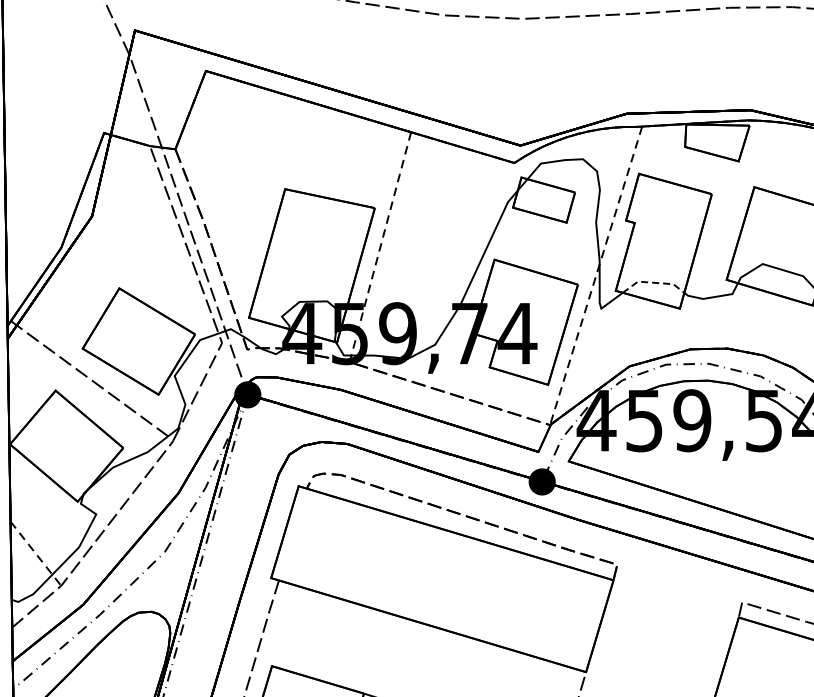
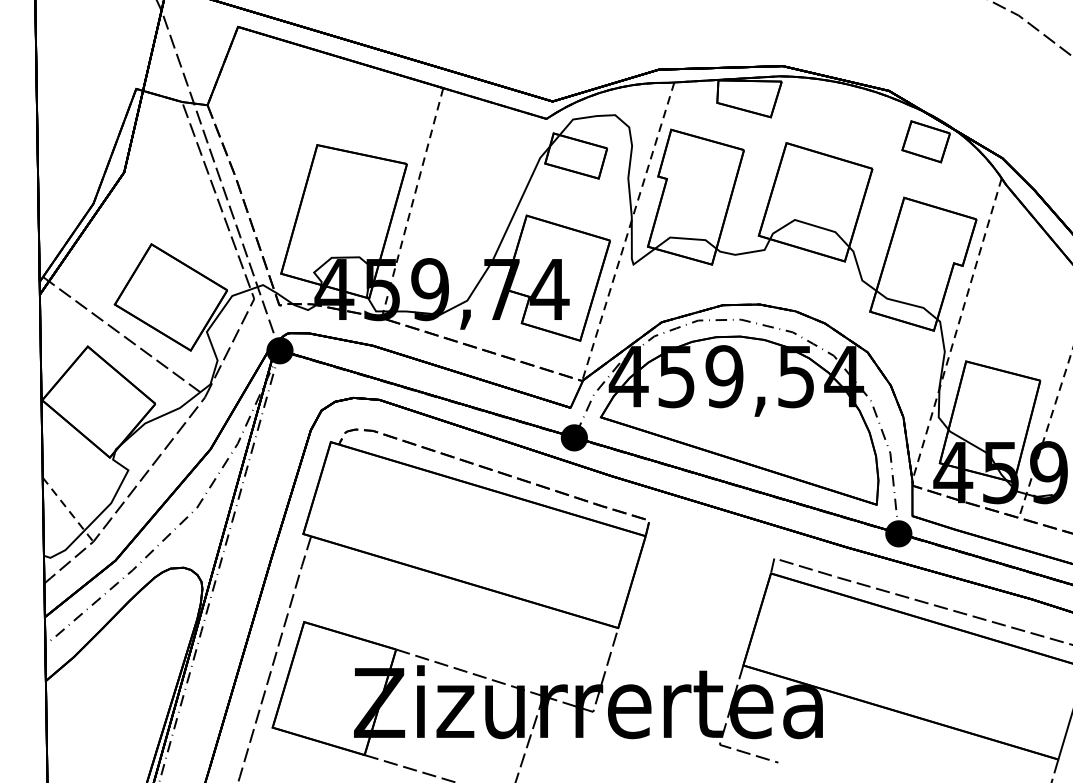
line: (653, 282) -> (685, 238), dashed -> solid

